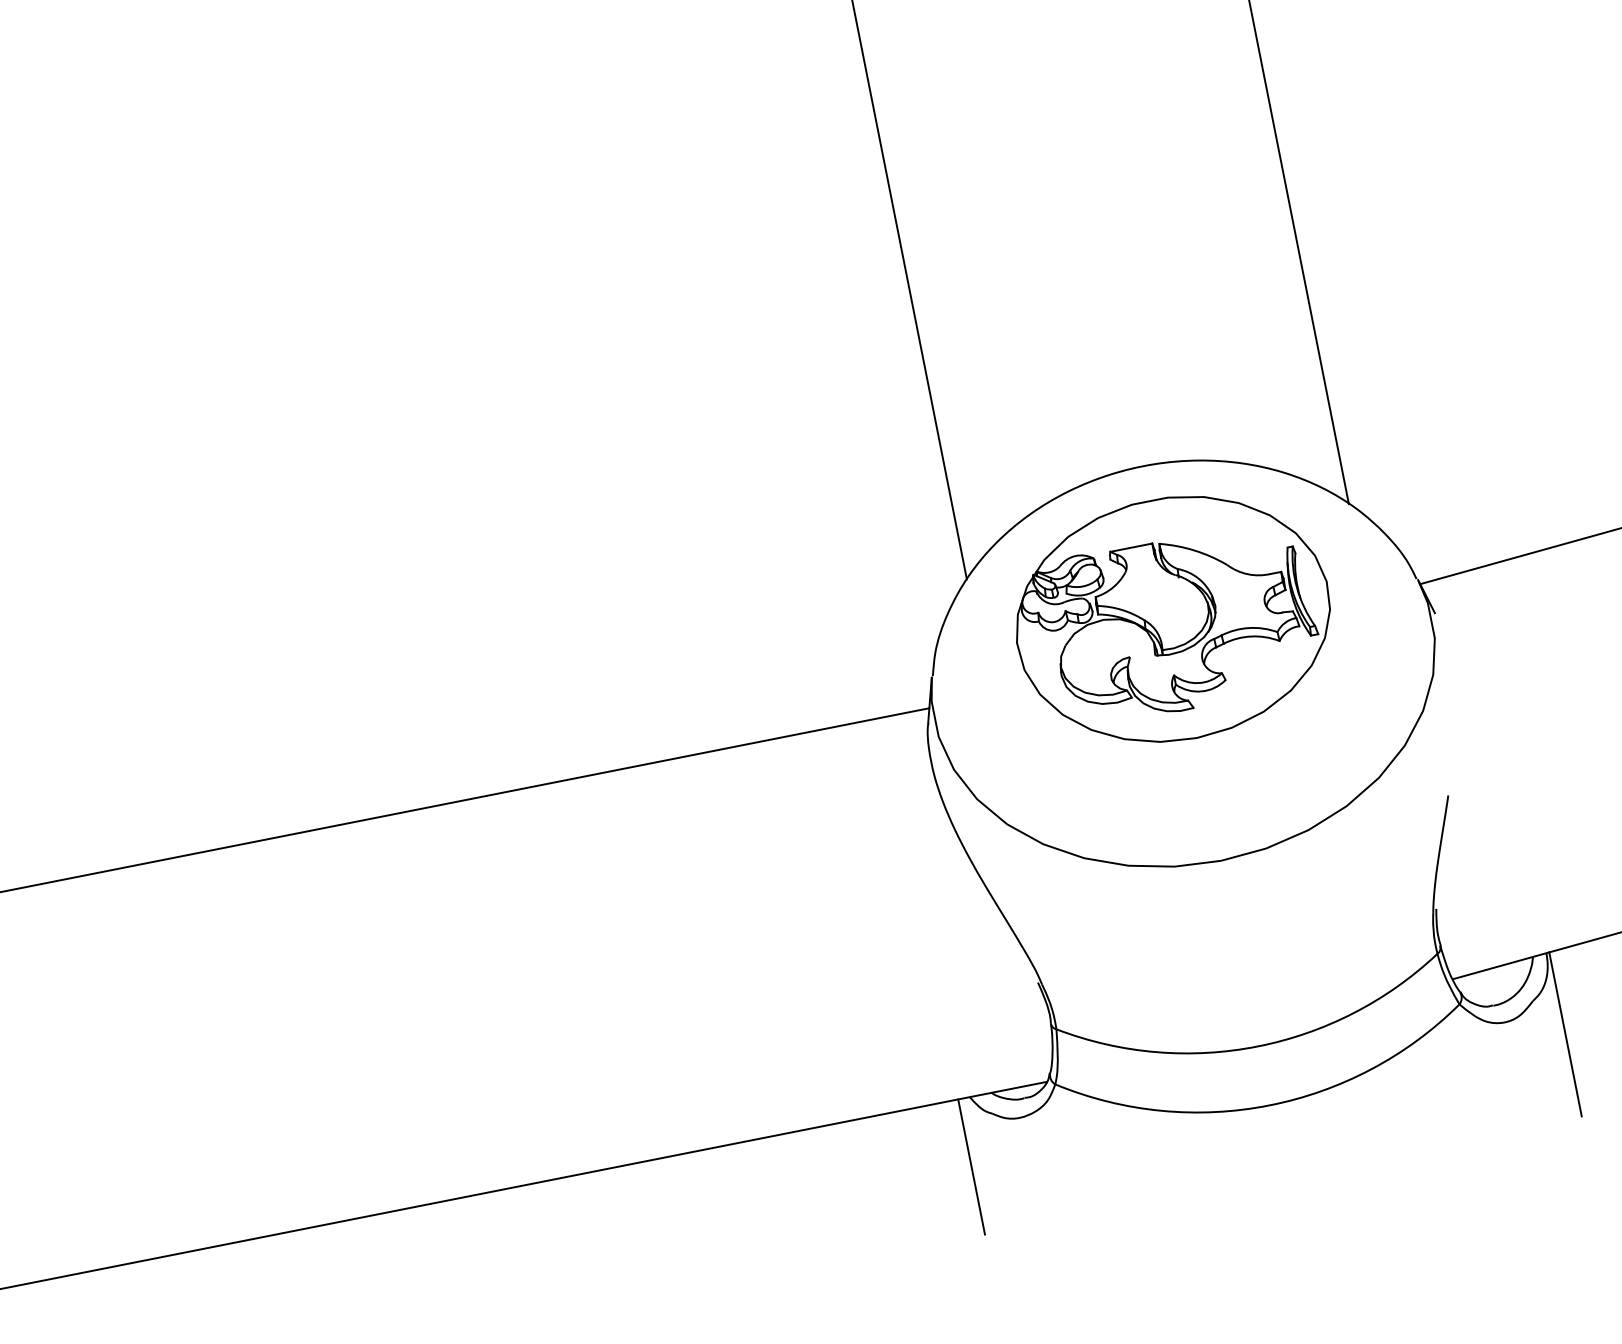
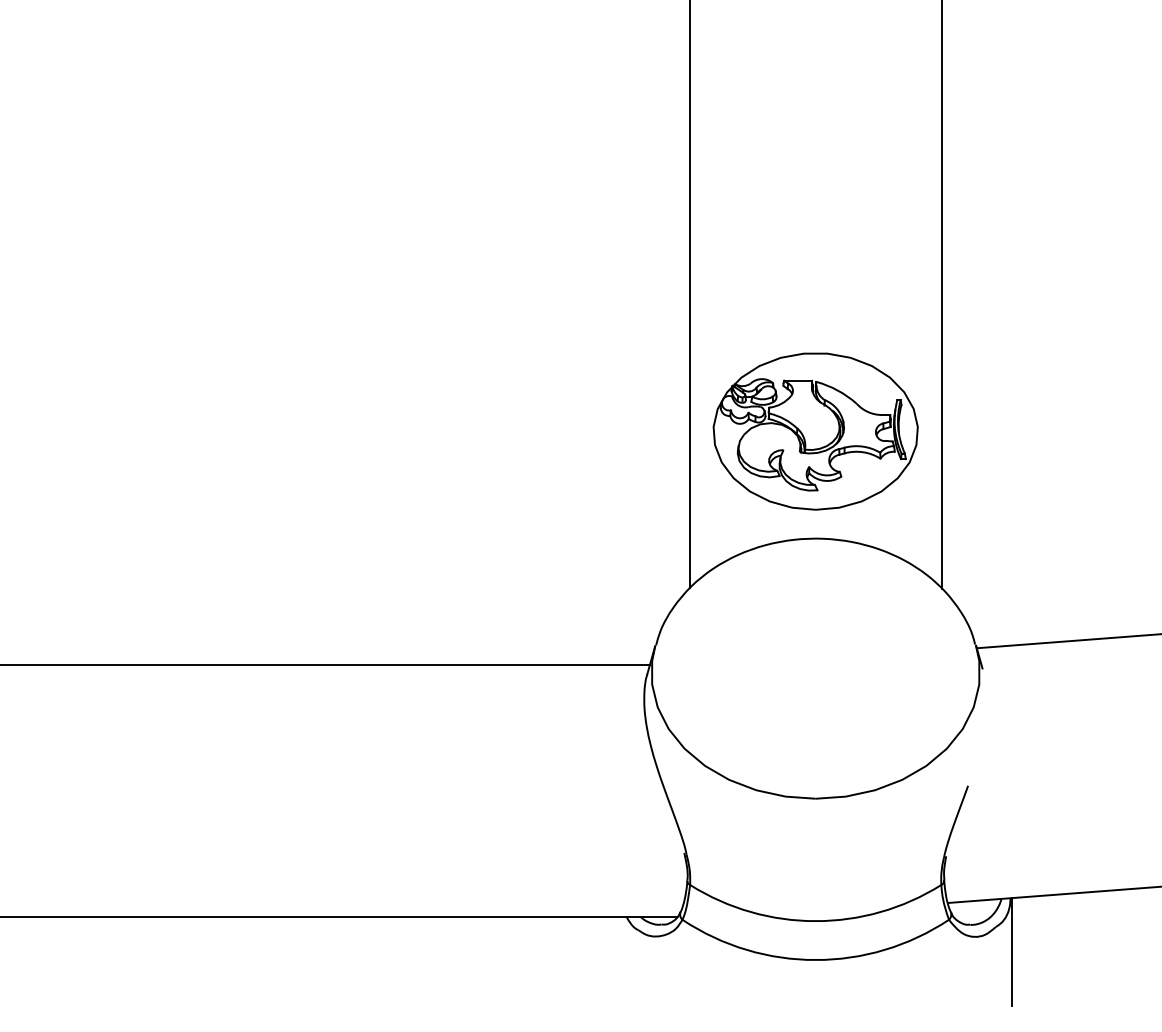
part: (1172, 619) -> (815, 431), moved
line: (972, 1166) -> (619, 961), removed

